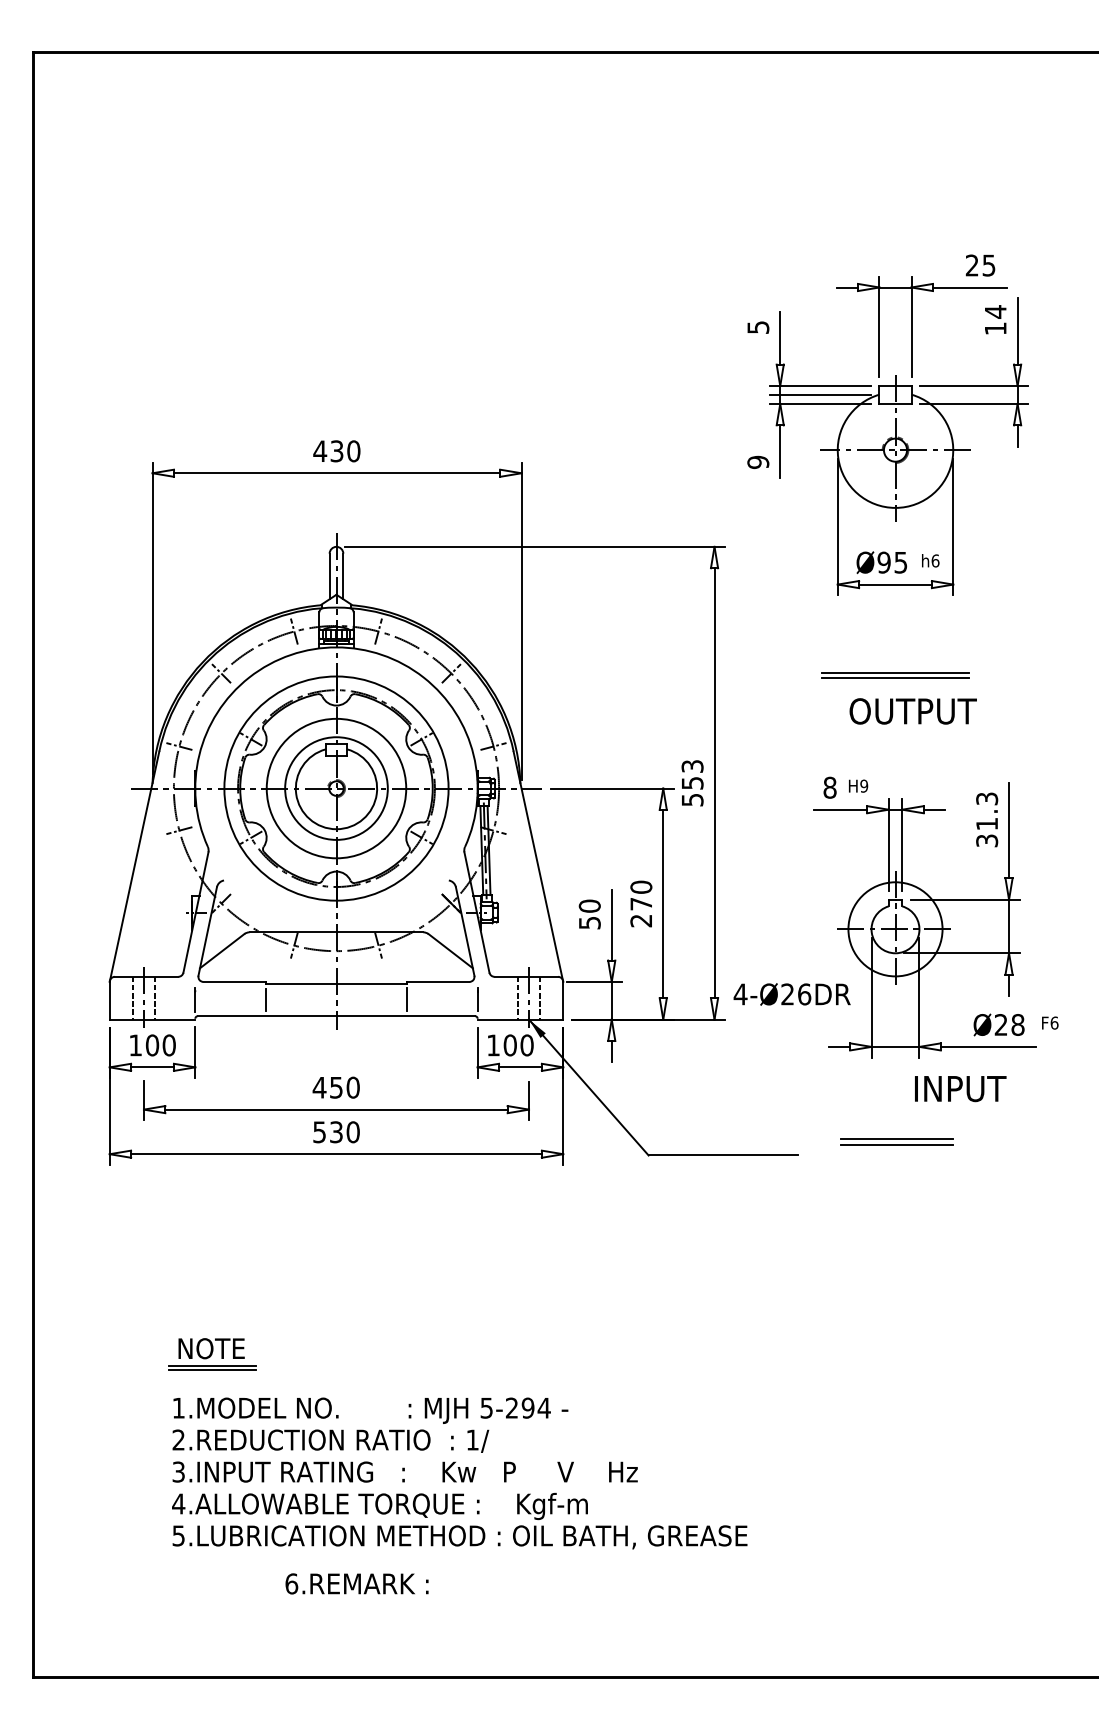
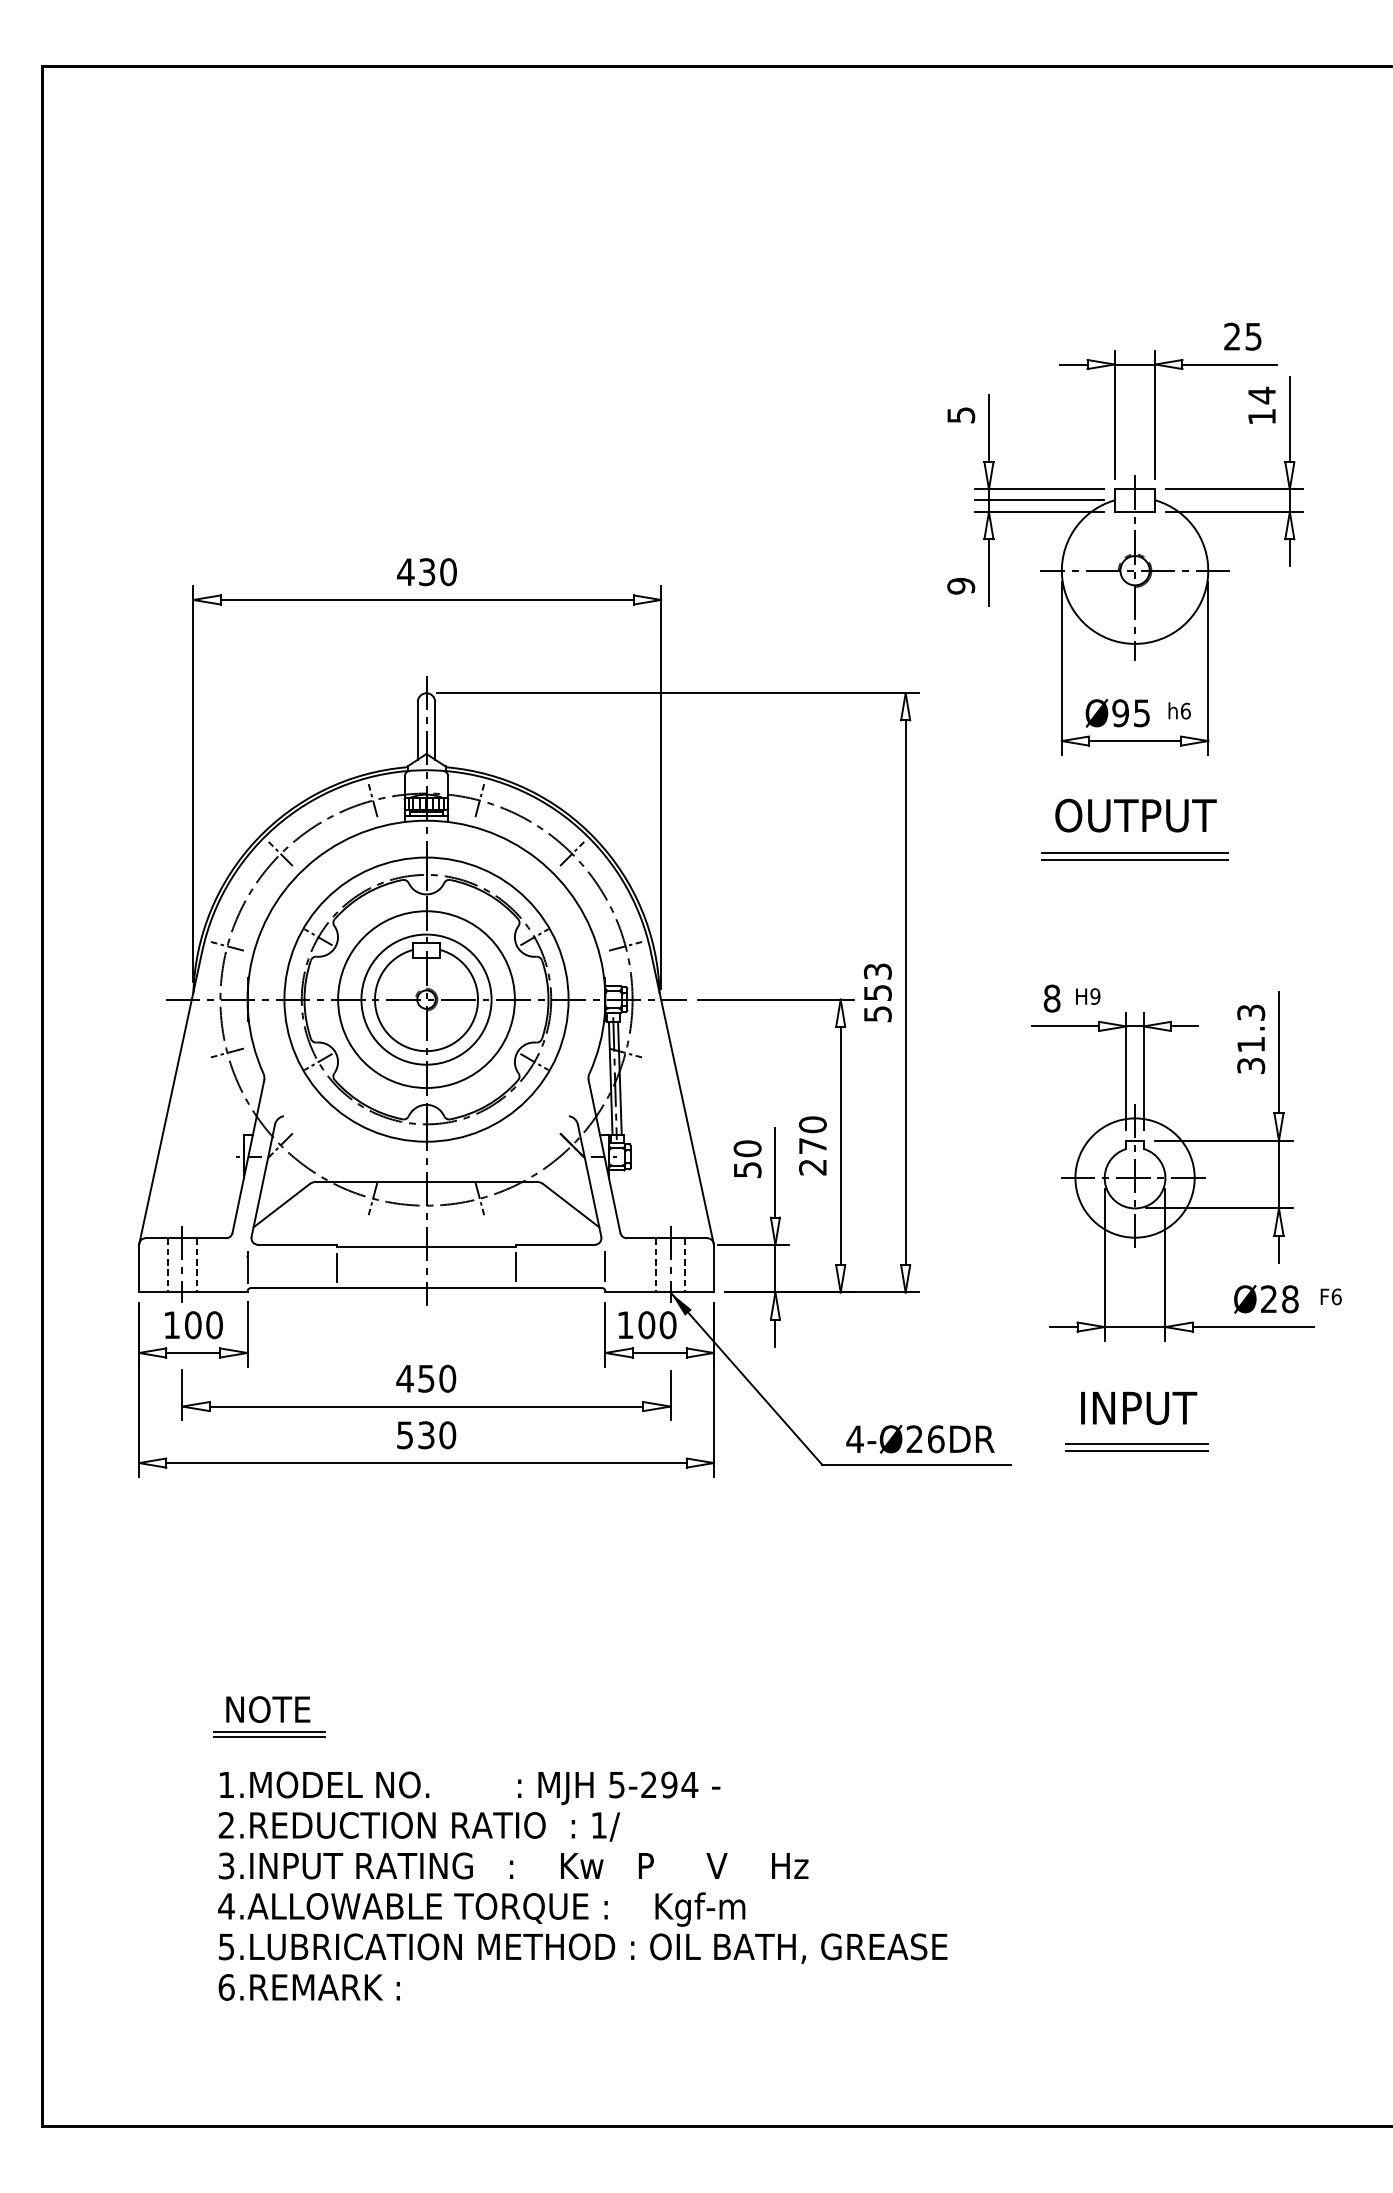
text: (912, 711) -> (1135, 815), moved
text: (791, 994) -> (919, 1439), moved
text: (960, 1089) -> (1138, 1408), moved
text: (356, 1583) -> (308, 1986), moved

